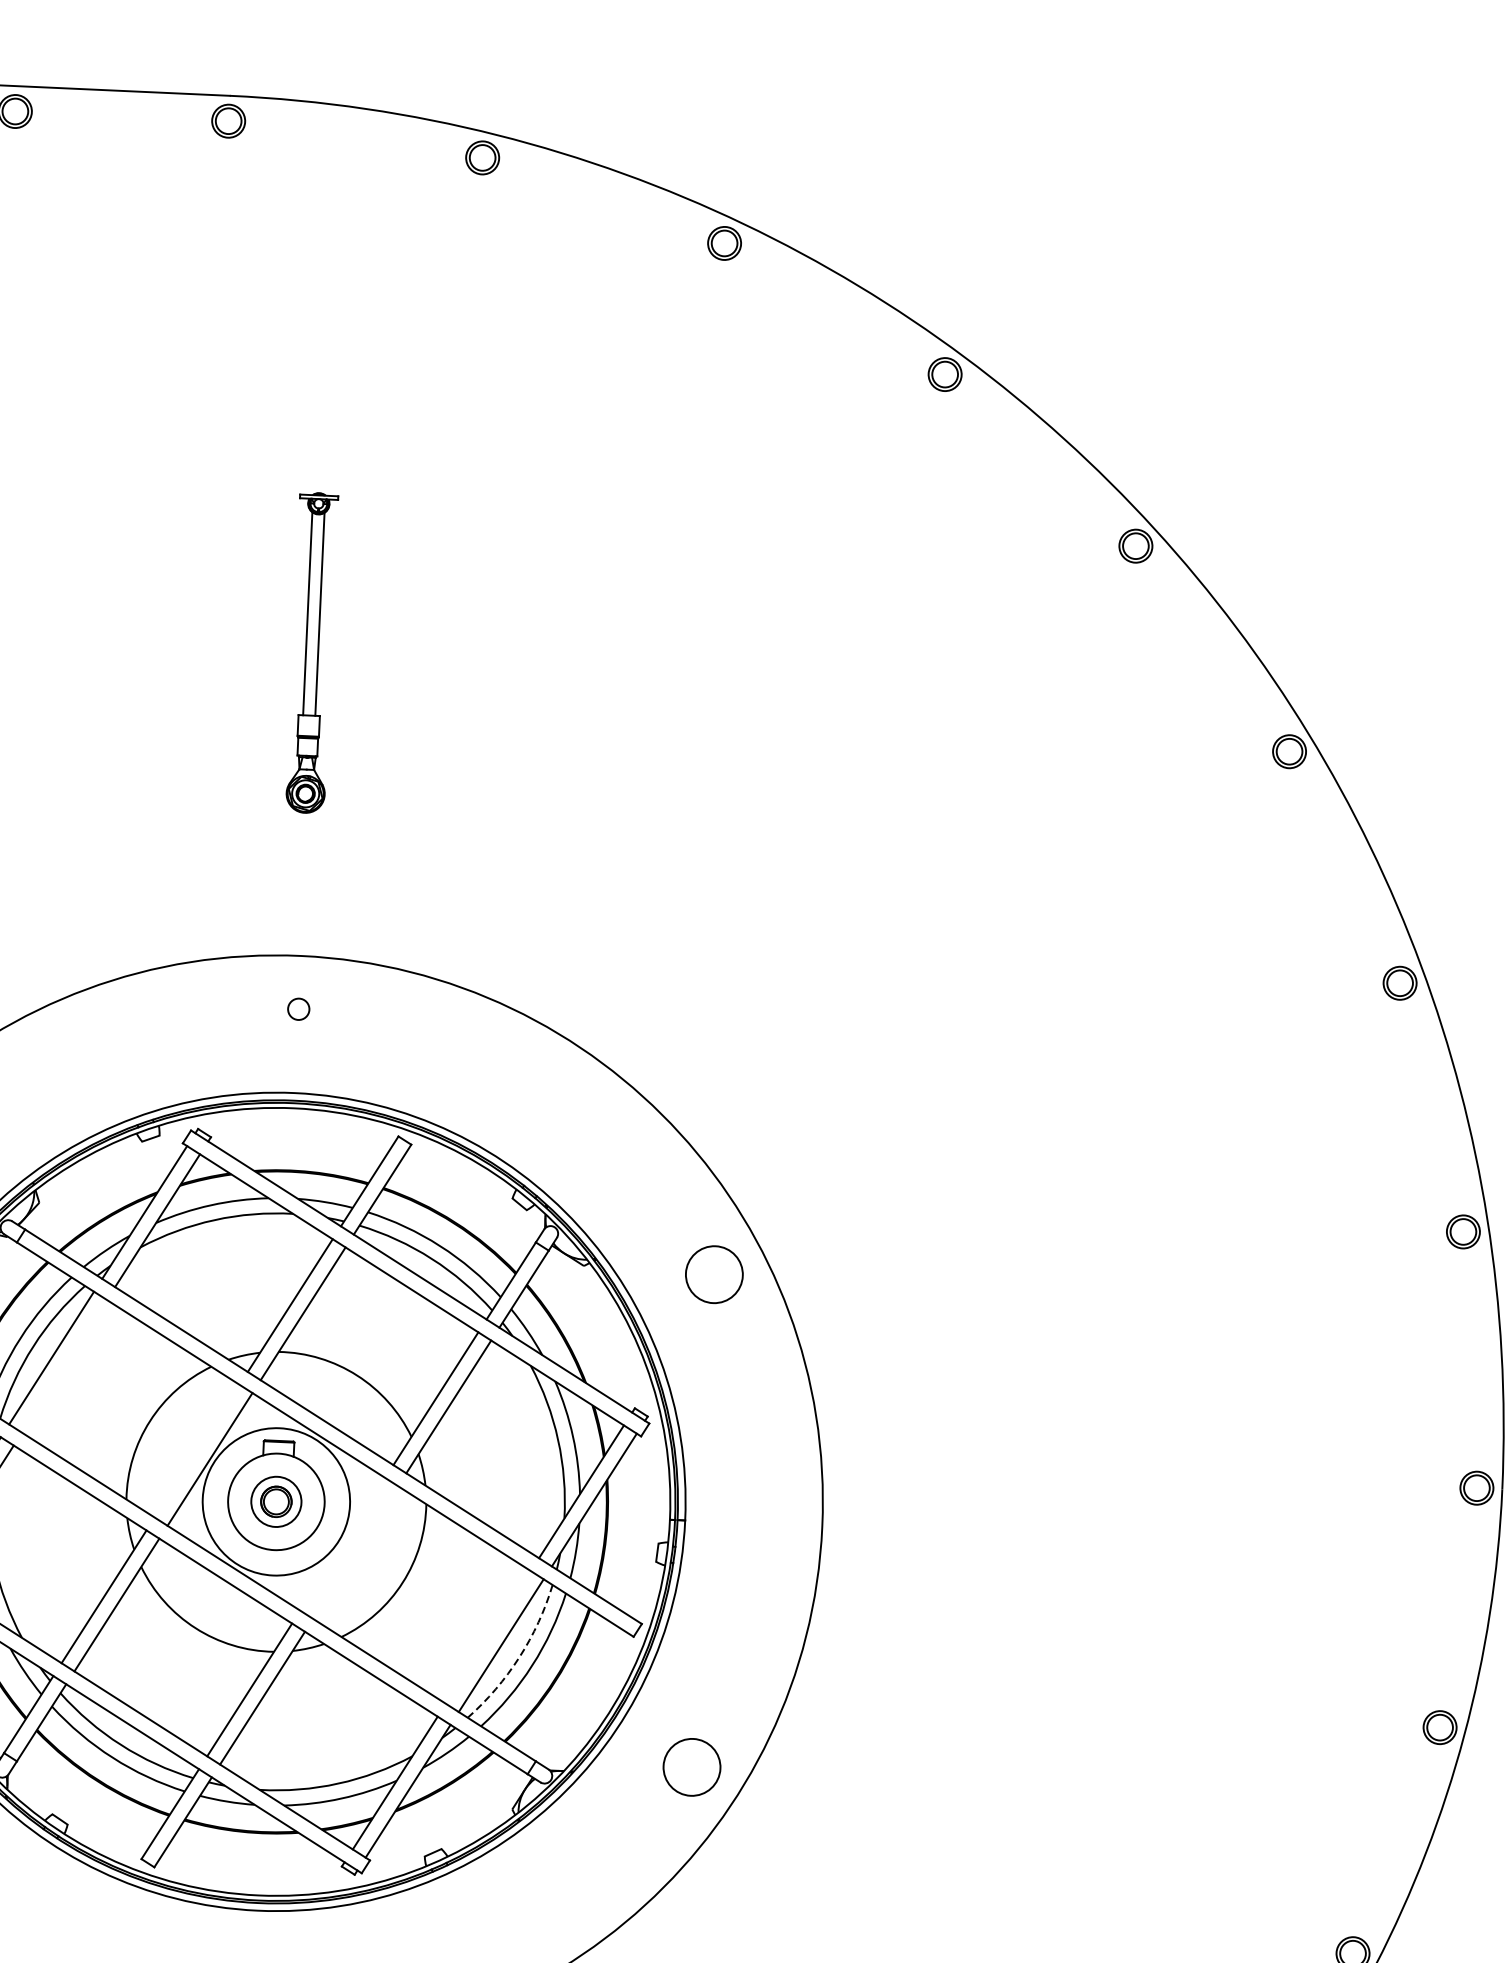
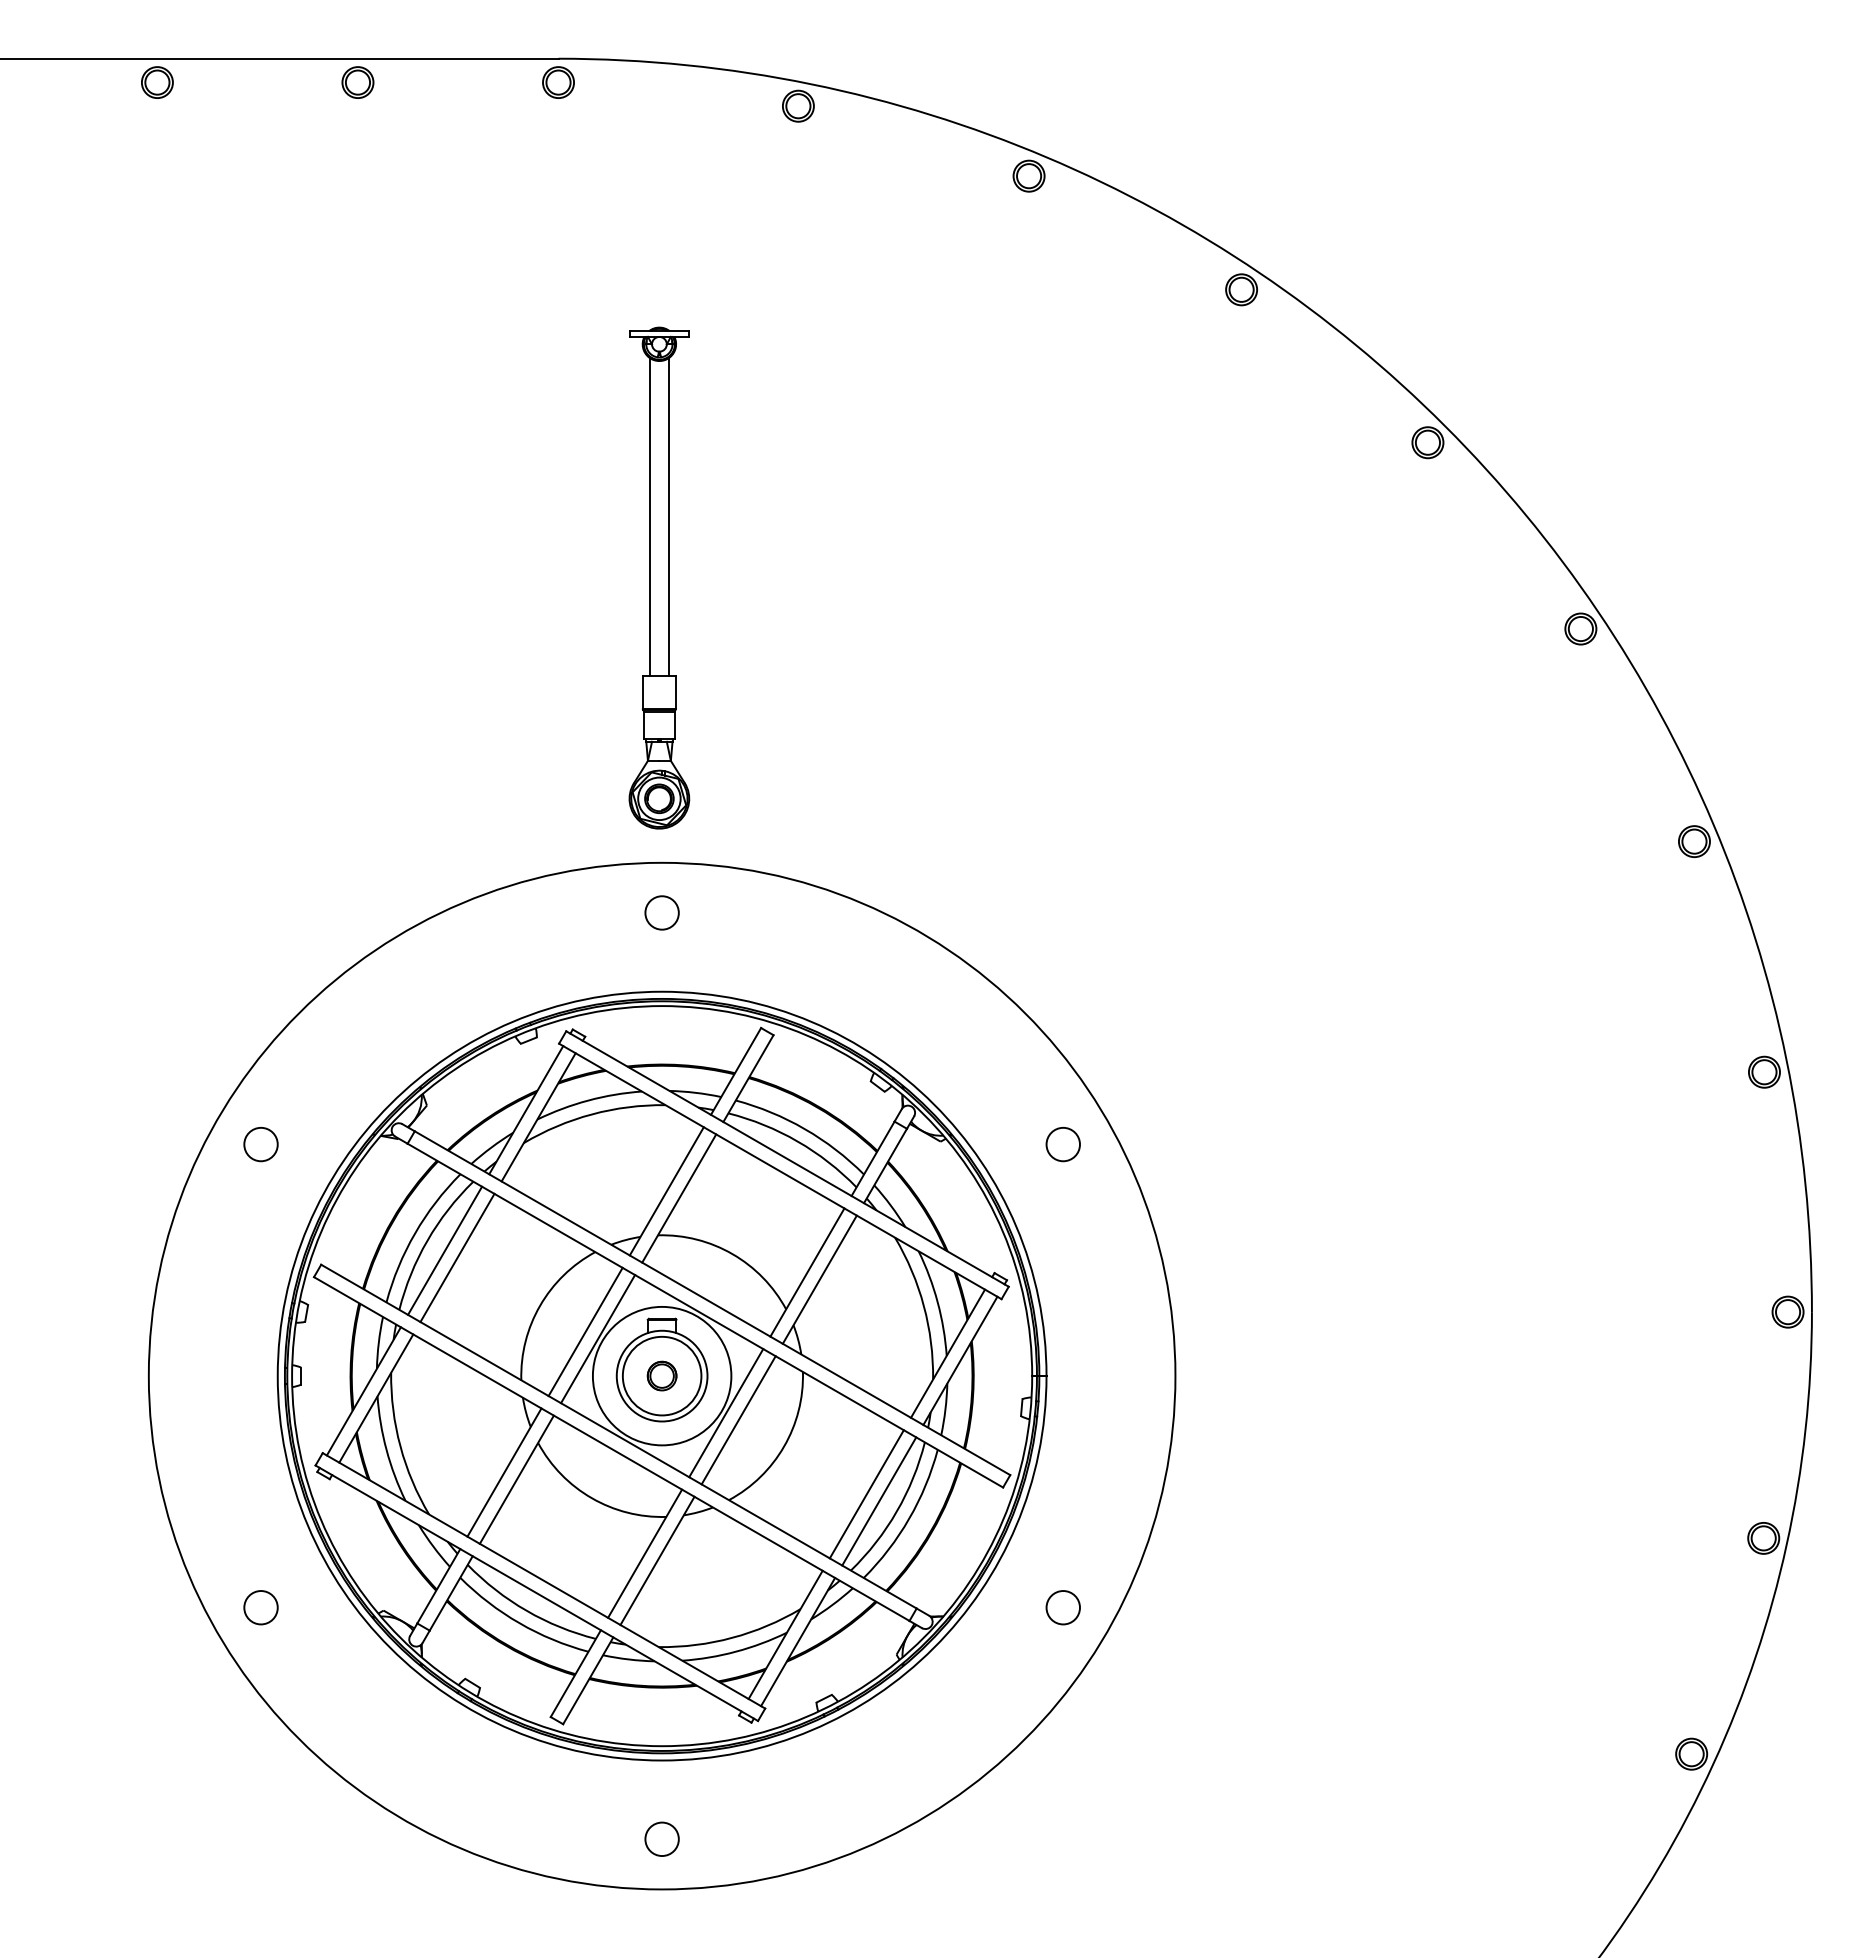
part: (312, 652) -> (659, 577), size x1.67
circle: (298, 1008) -> (661, 912), size x1.67
circle: (713, 1274) -> (1062, 1144), size x0.62
line: (64, 1365) -> (457, 1257), added
line: (197, 1450) -> (585, 1331), added
circle: (275, 1501) -> (661, 1375), size x1.67
line: (343, 1544) -> (726, 1413), added
line: (355, 1552) -> (738, 1420), added
line: (488, 1637) -> (866, 1494), added
arc: (519, 1657) -> (896, 1511), dashed -> solid
circle: (691, 1767) -> (1062, 1607), size x0.62

